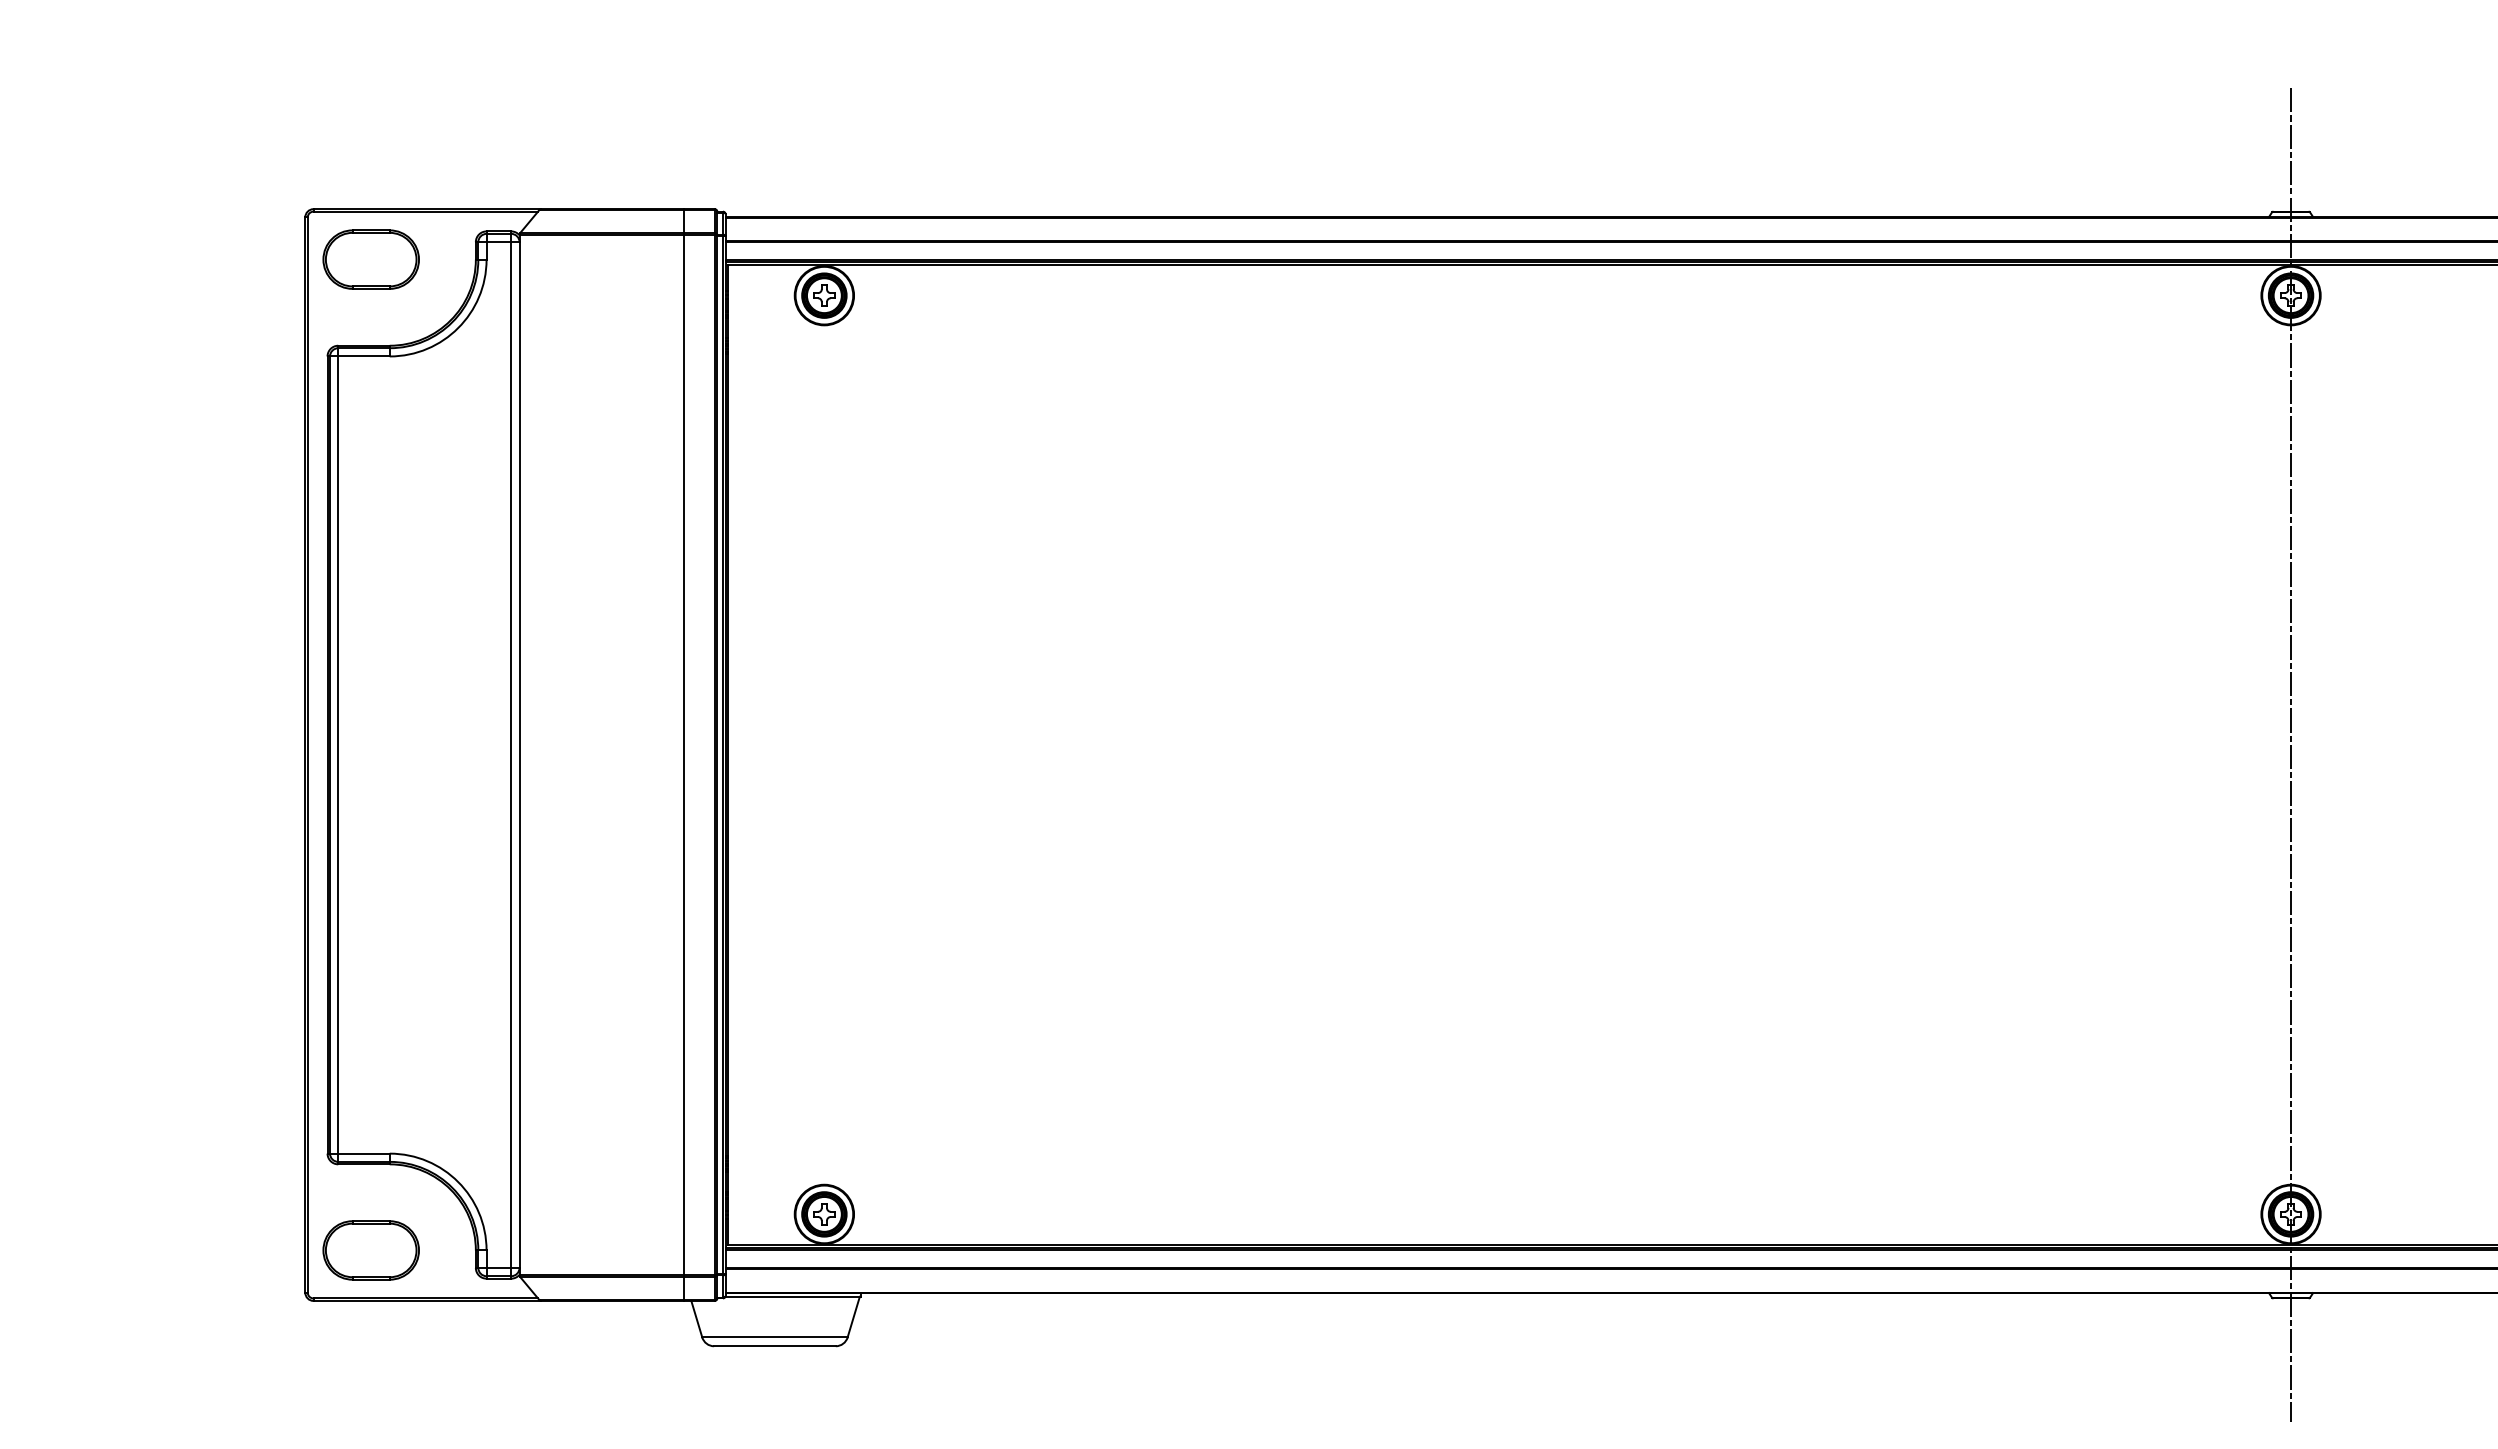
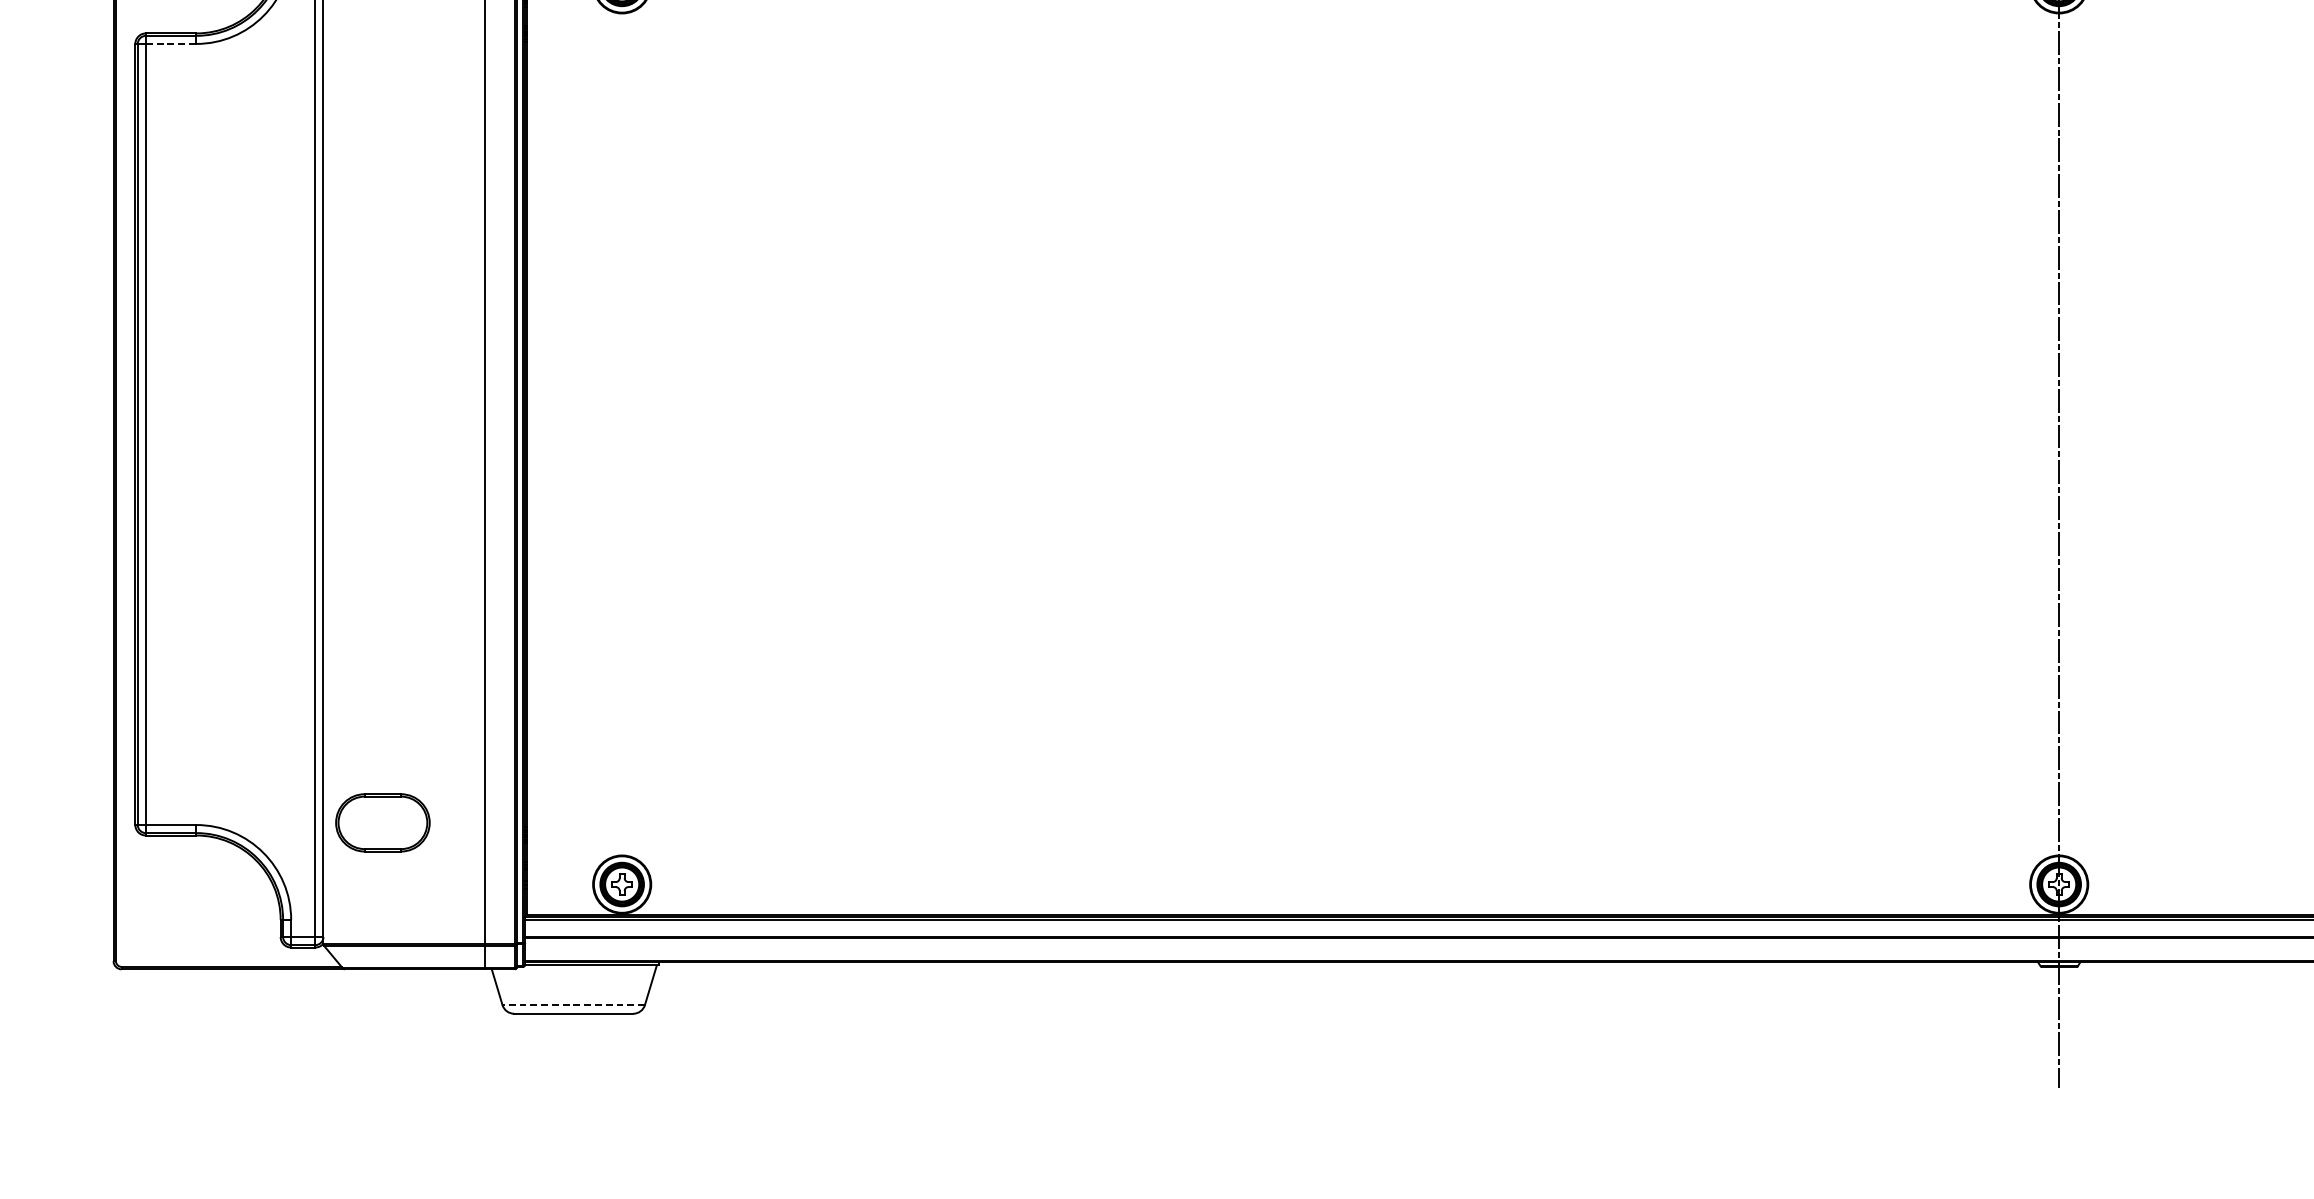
line: (364, 356) -> (171, 43), solid -> dashed
part: (370, 1250) -> (382, 822), moved
line: (774, 1337) -> (573, 1005), solid -> dashed

